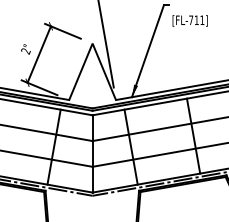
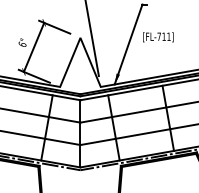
text: (189, 20) -> (157, 36), moved
text: (25, 51) -> (22, 44), 2" -> 6"

